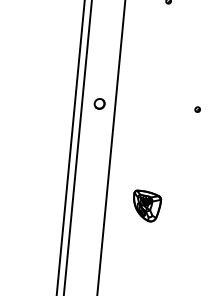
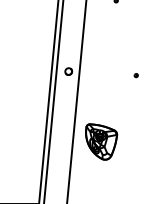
part: (147, 205) -> (101, 141), size x1.67

